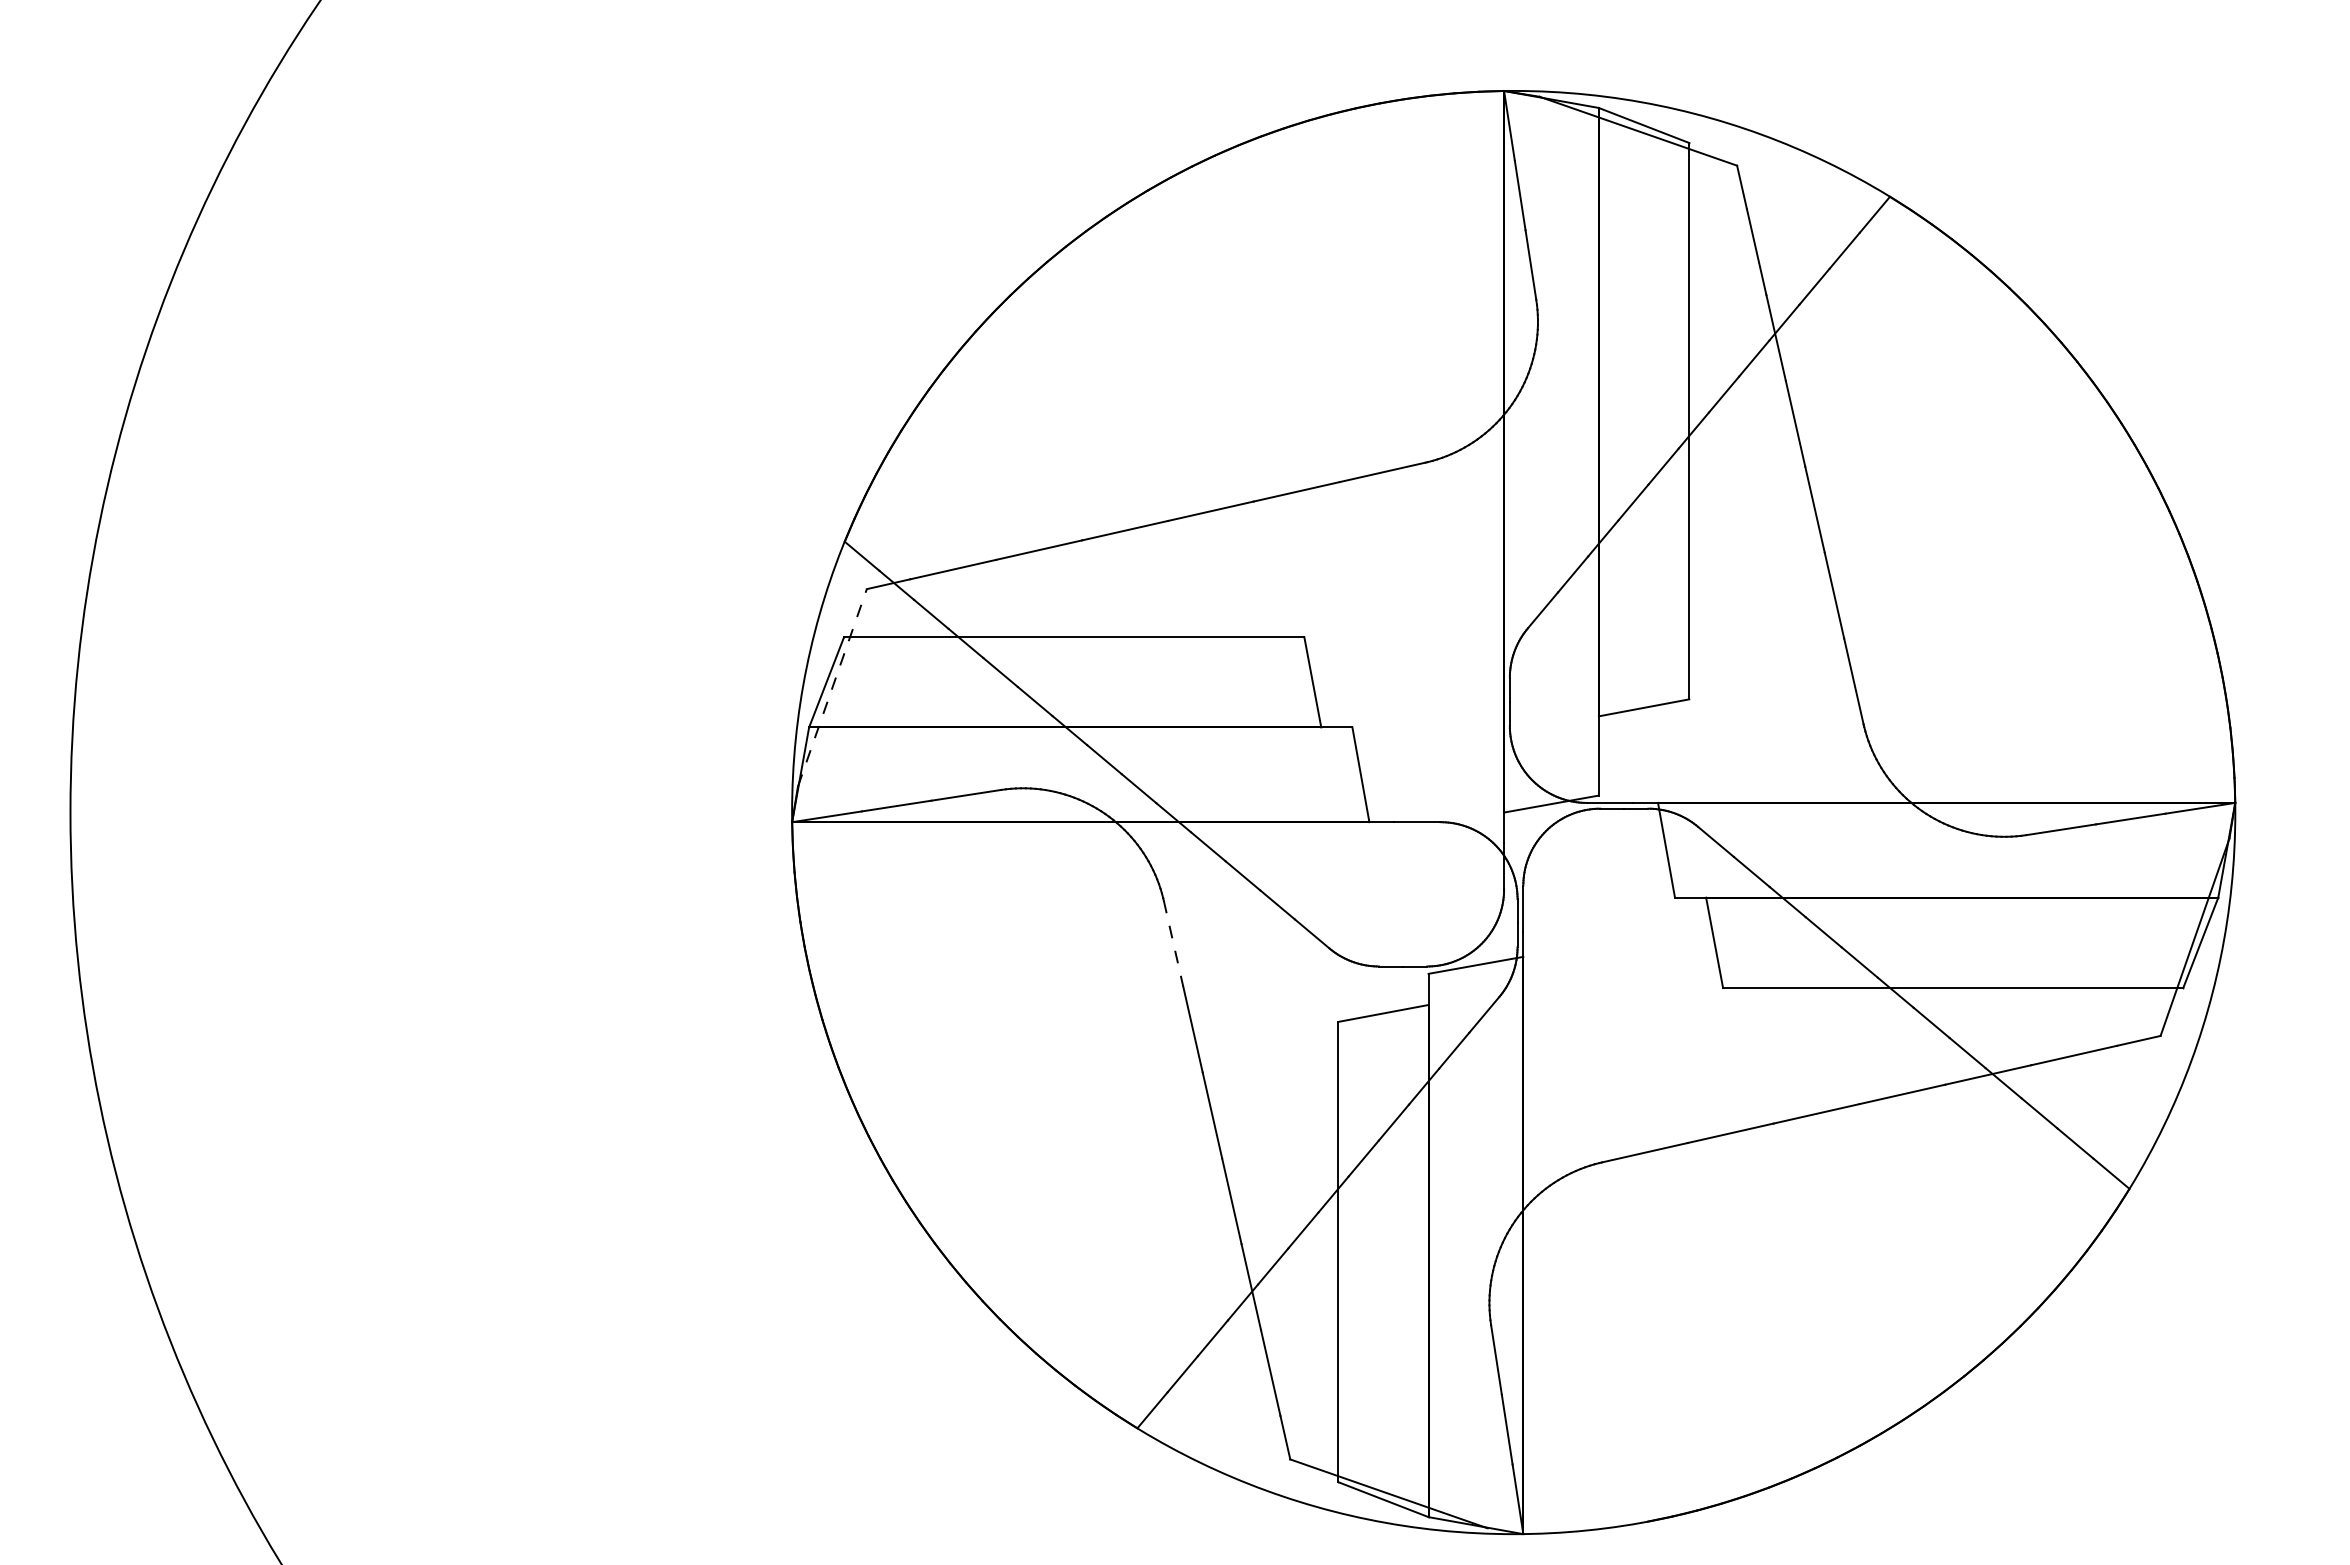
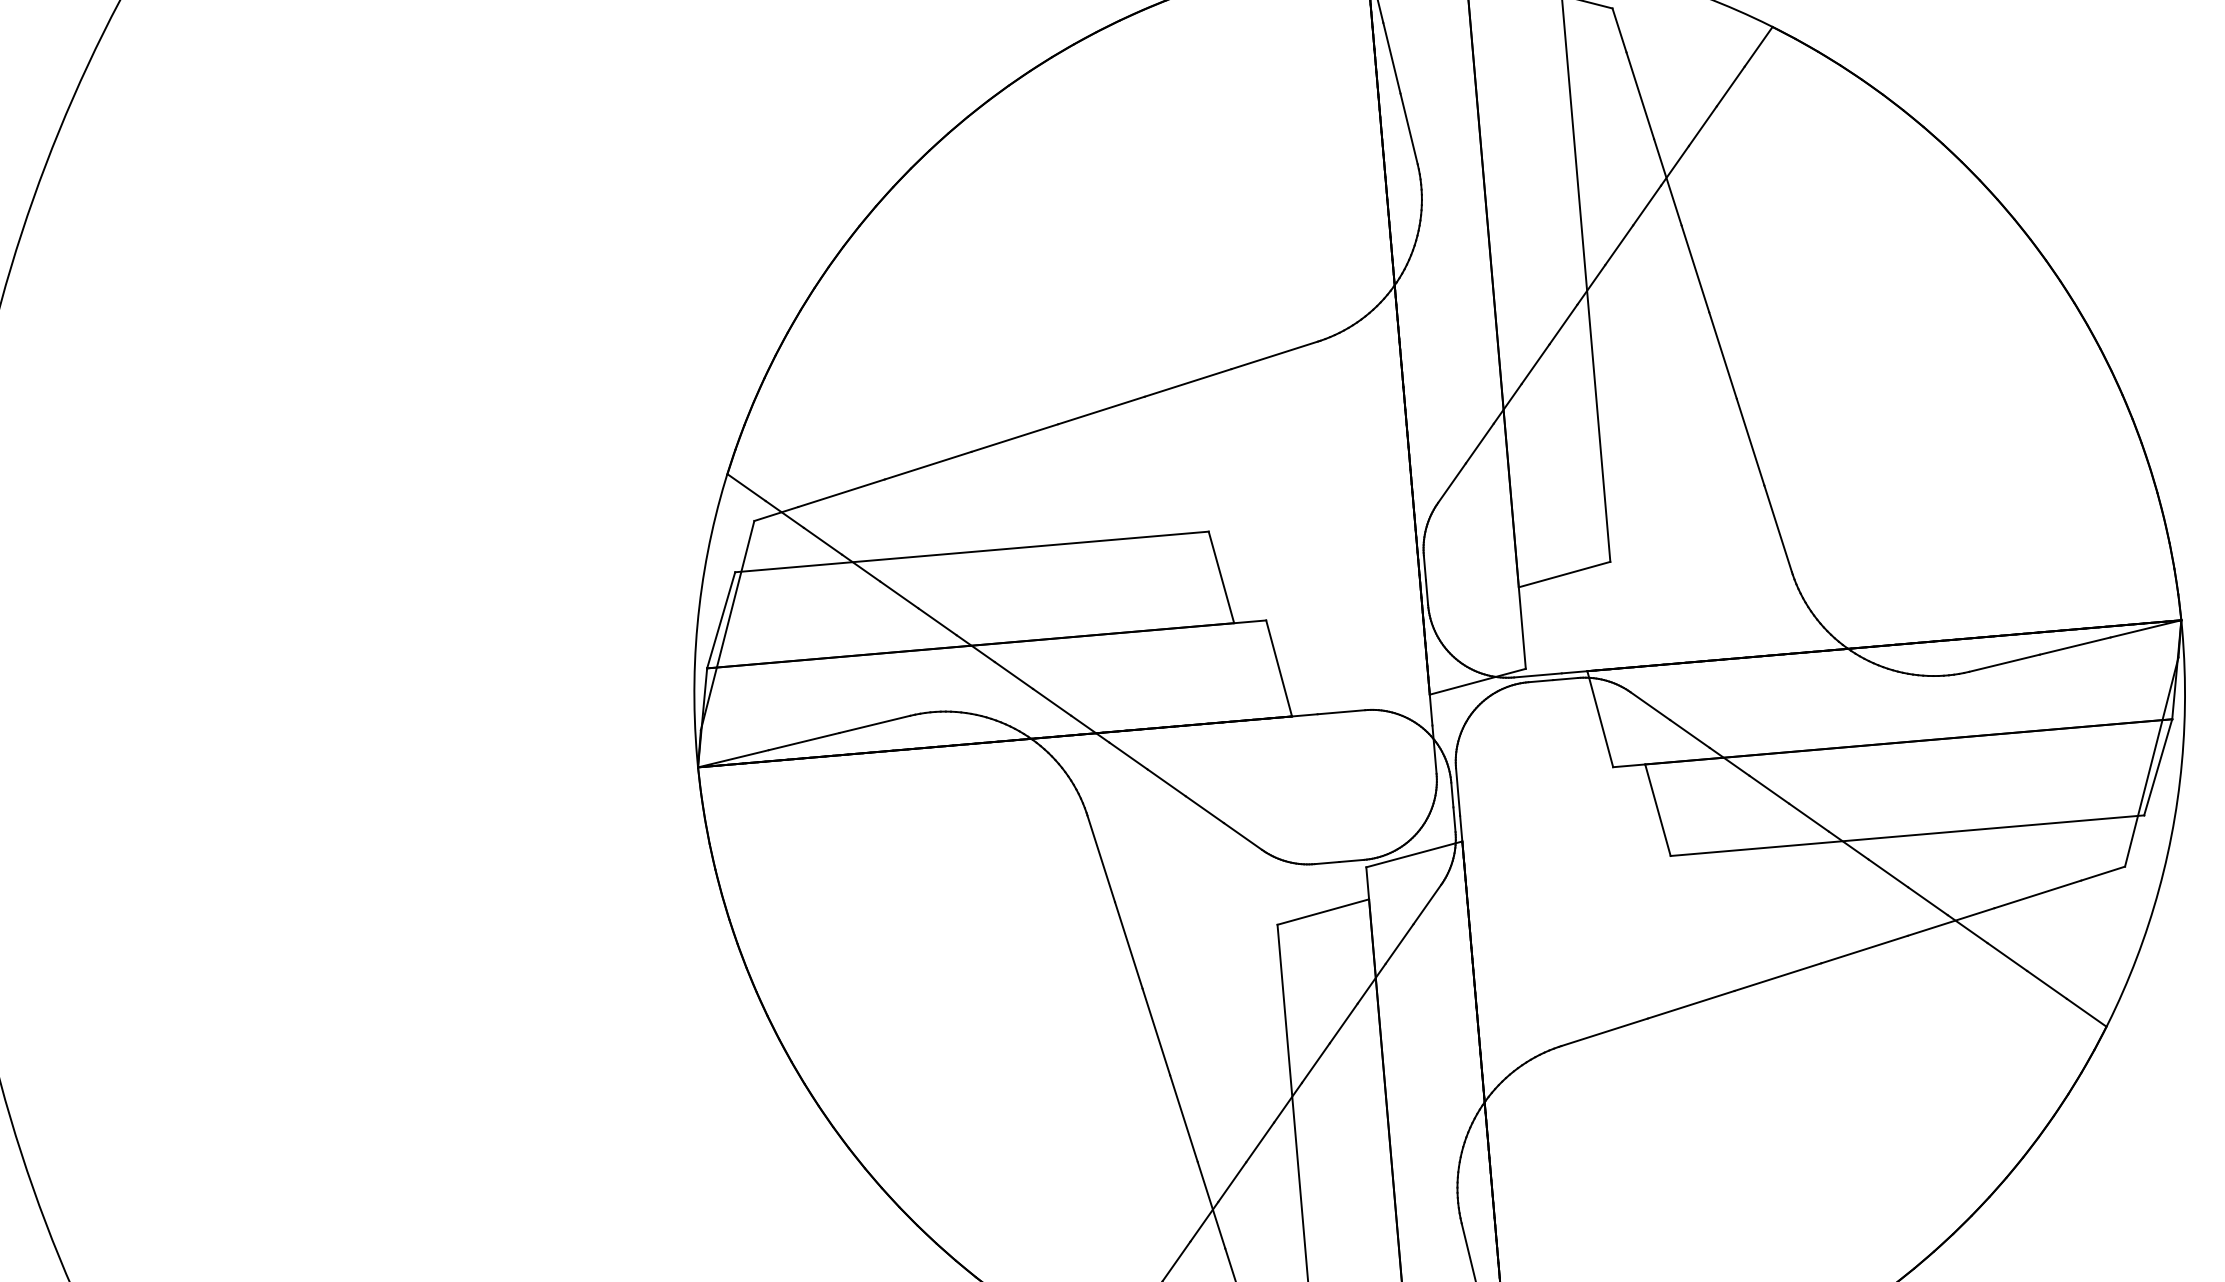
line: (832, 687) -> (727, 625), dashed -> solid
line: (1173, 944) -> (1101, 859), dashed -> solid

